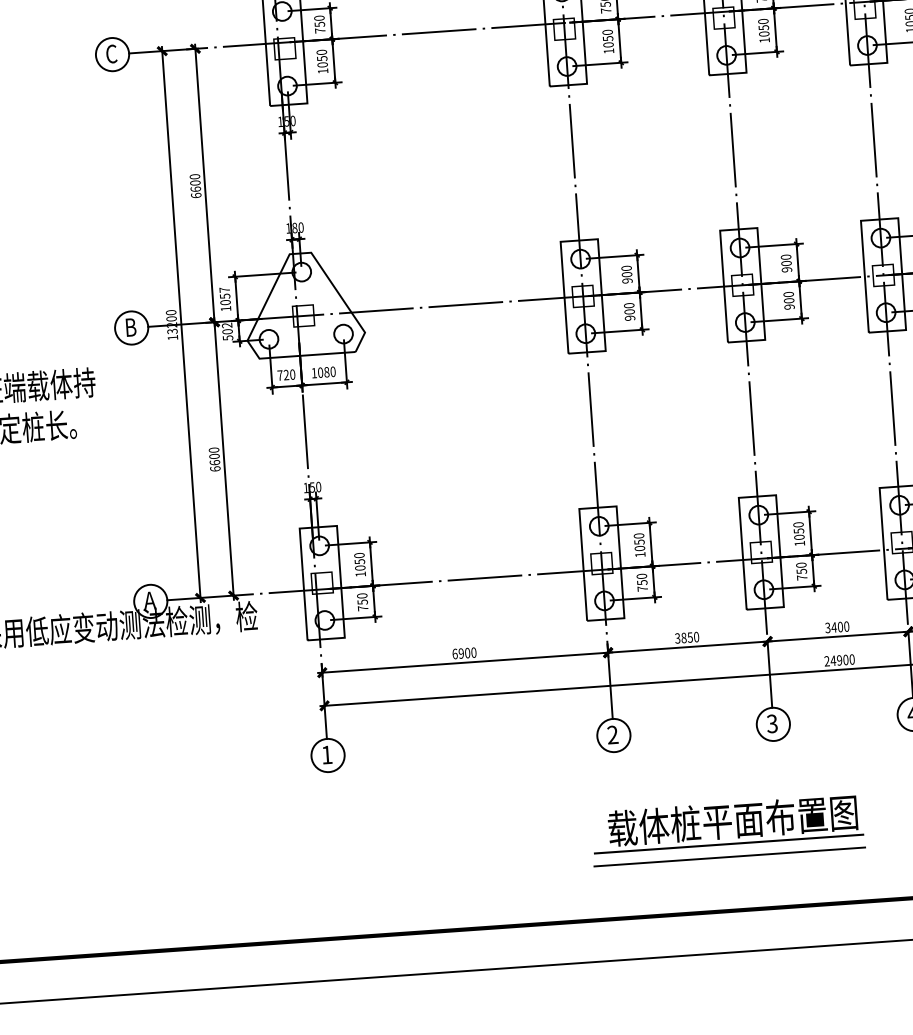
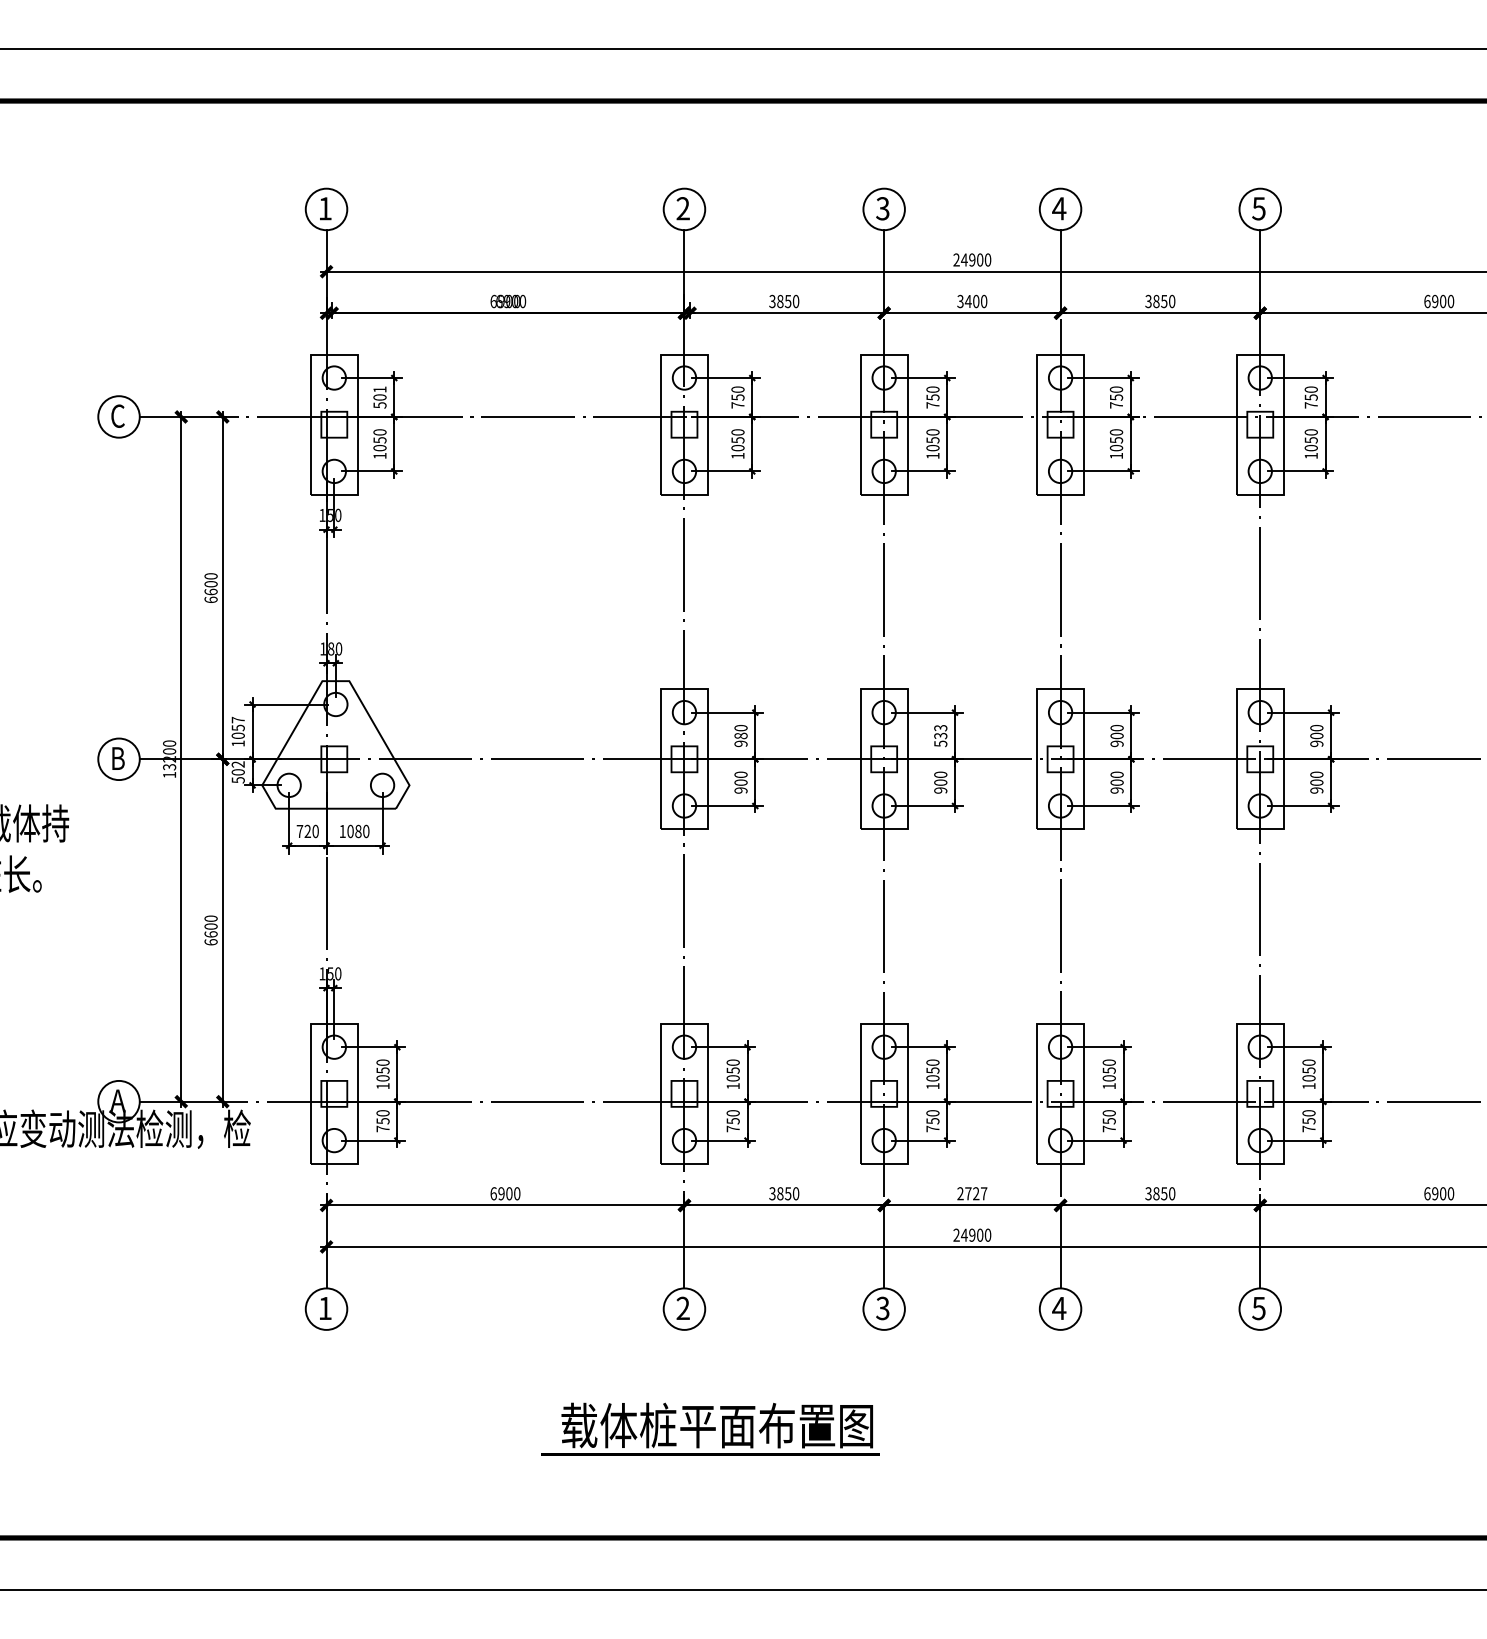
text: (319, 24) -> (379, 397), 750 -> 501
text: (786, 263) -> (940, 736), 900 -> 533
text: (627, 274) -> (741, 735), 900 -> 980
text: (837, 627) -> (972, 1193), 3400 -> 2727
text: (727, 823) -> (710, 1428), moved
line: (729, 856) -> (817, 1470), removed

